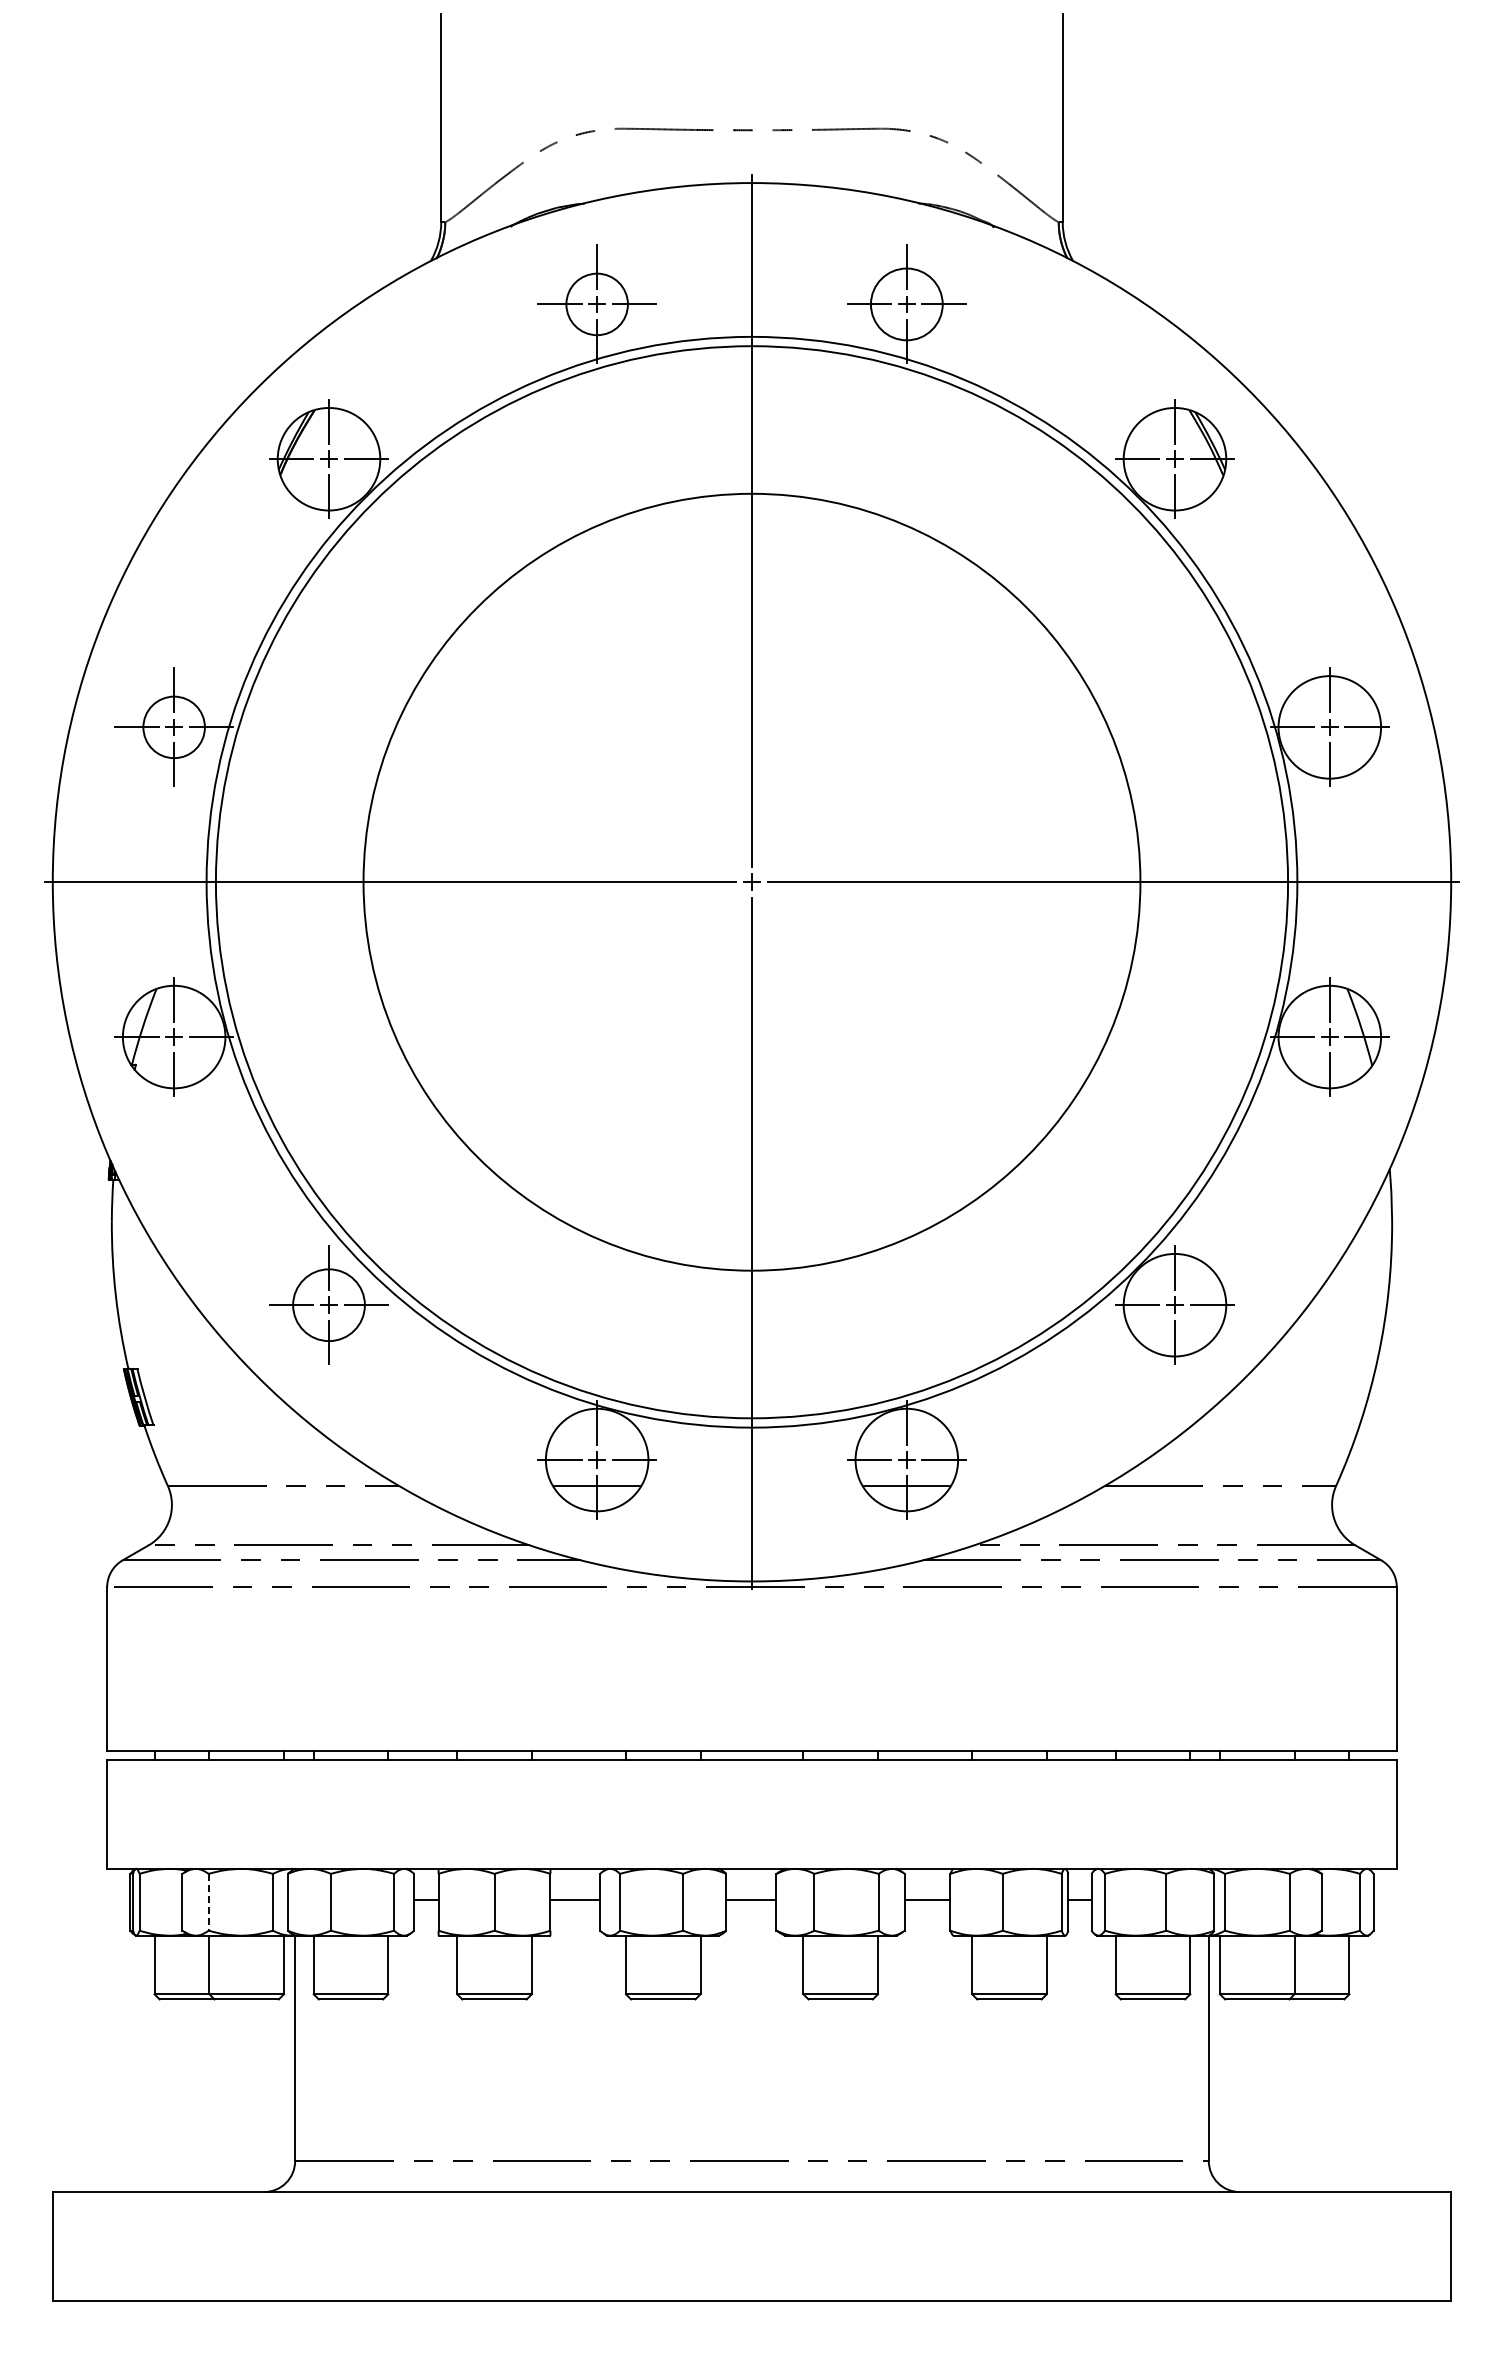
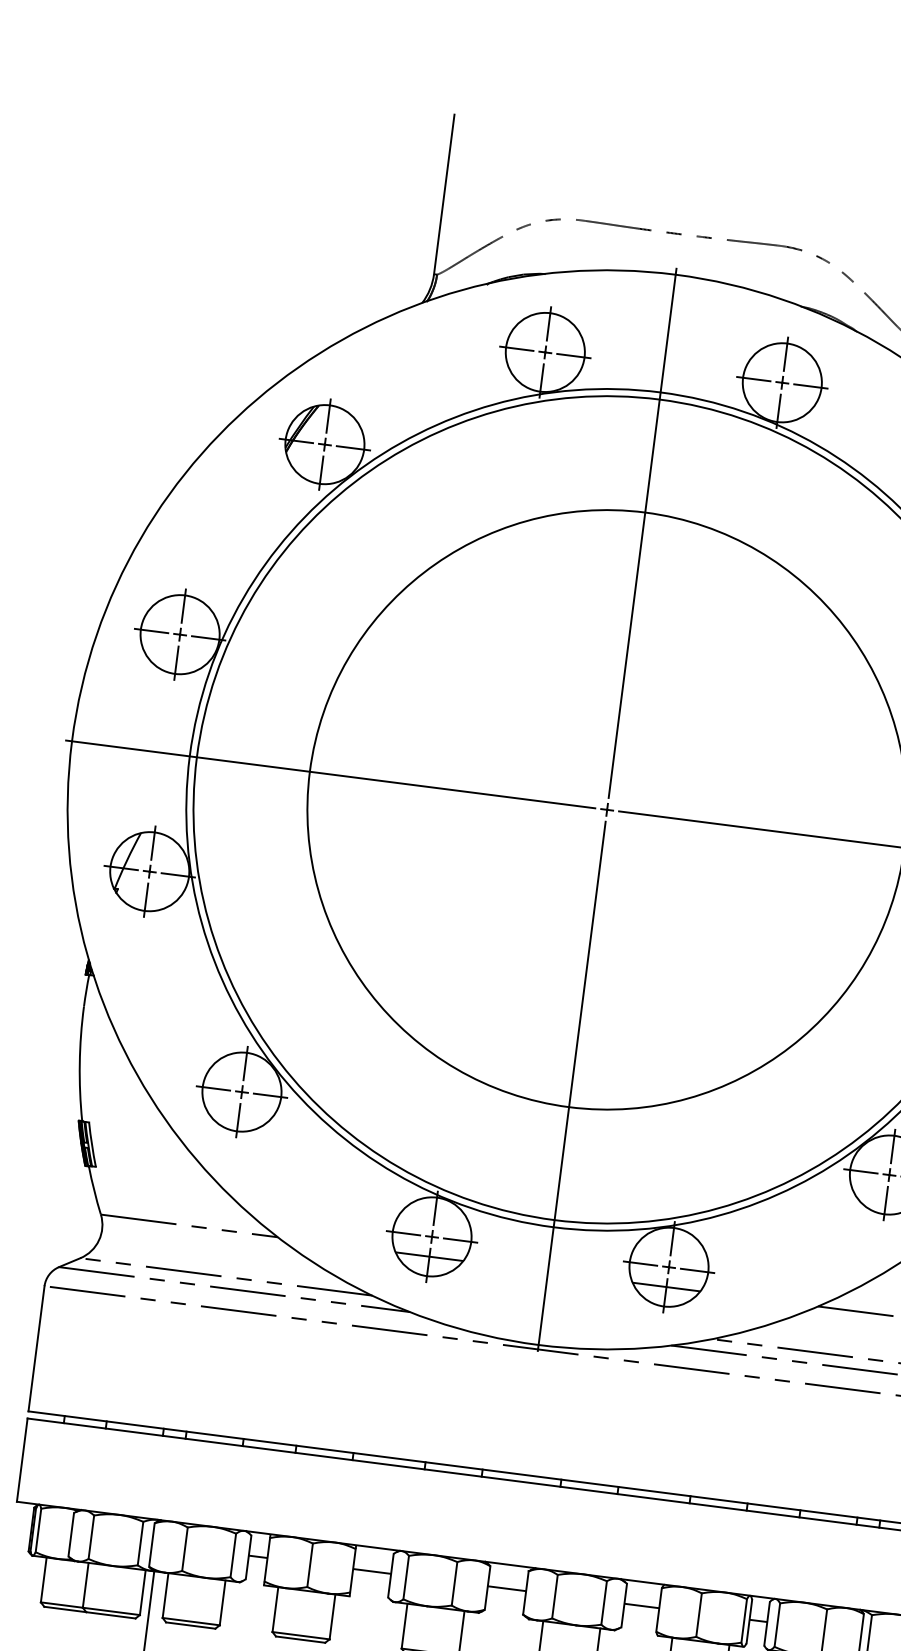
circle: (596, 304) -> (544, 352), size x1.67
circle: (906, 304) -> (782, 382), size x1.43
circle: (173, 727) -> (179, 634), size x1.67
circle: (328, 1304) -> (241, 1091), size x1.43
line: (208, 1902) -> (91, 1537), dashed -> solid

